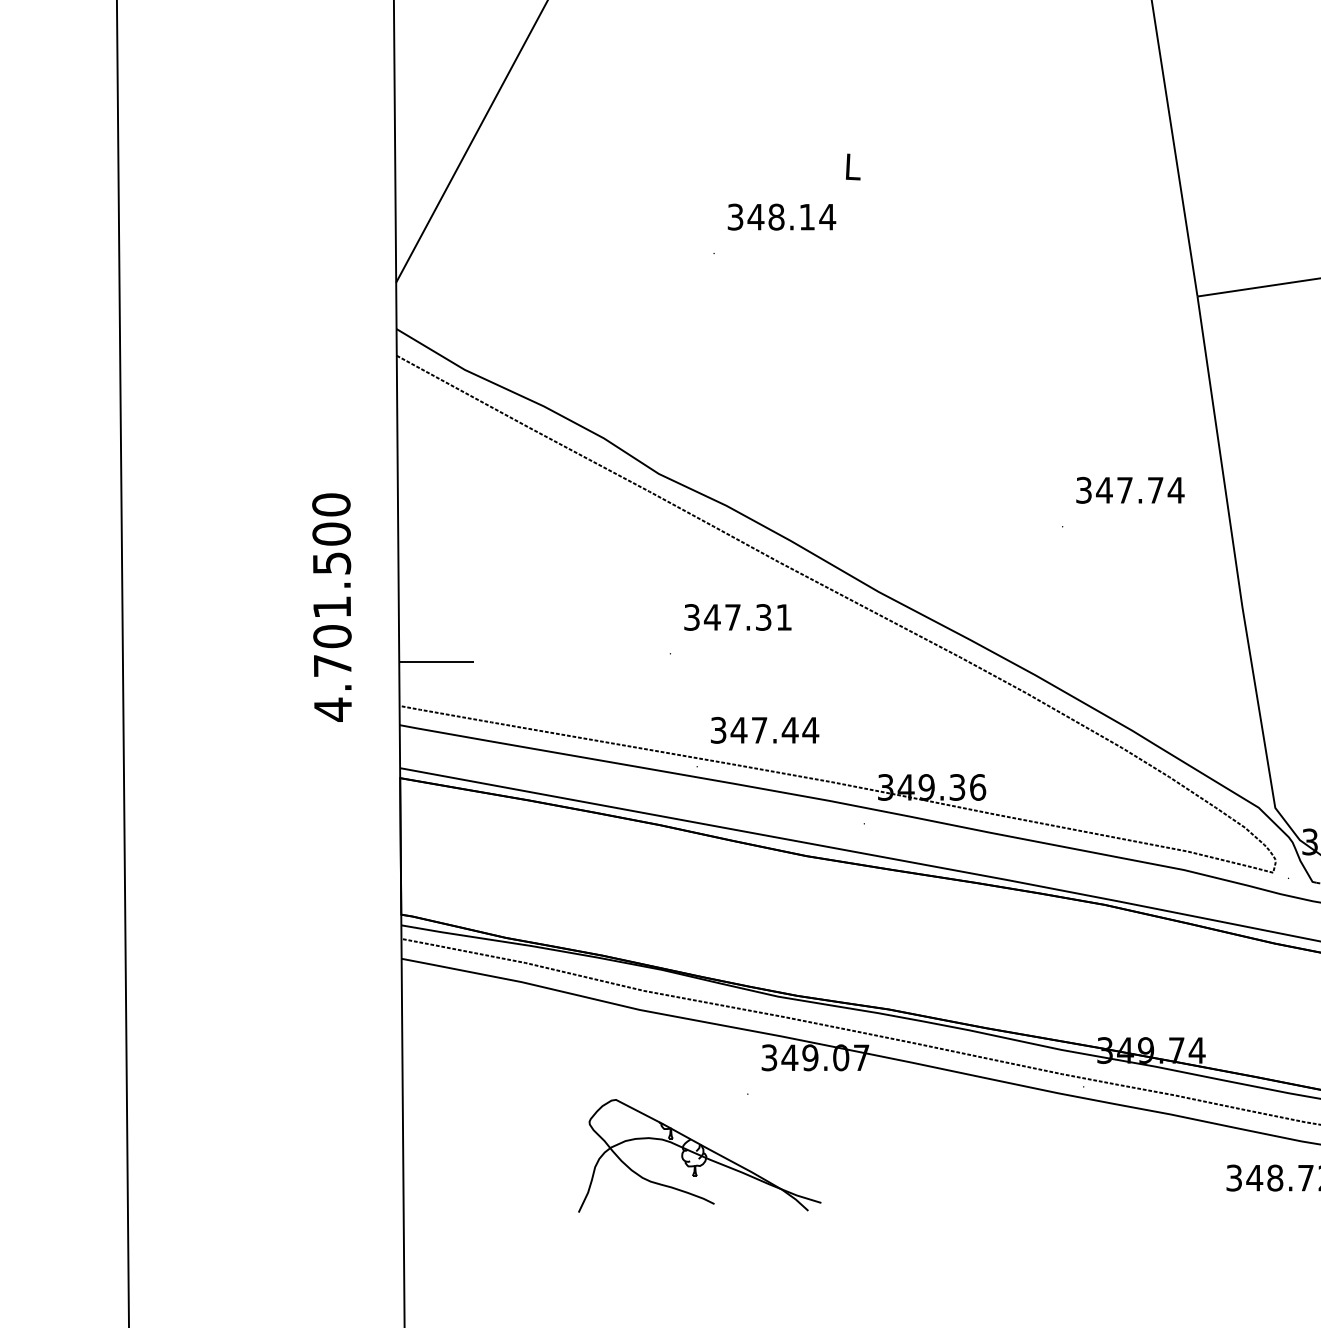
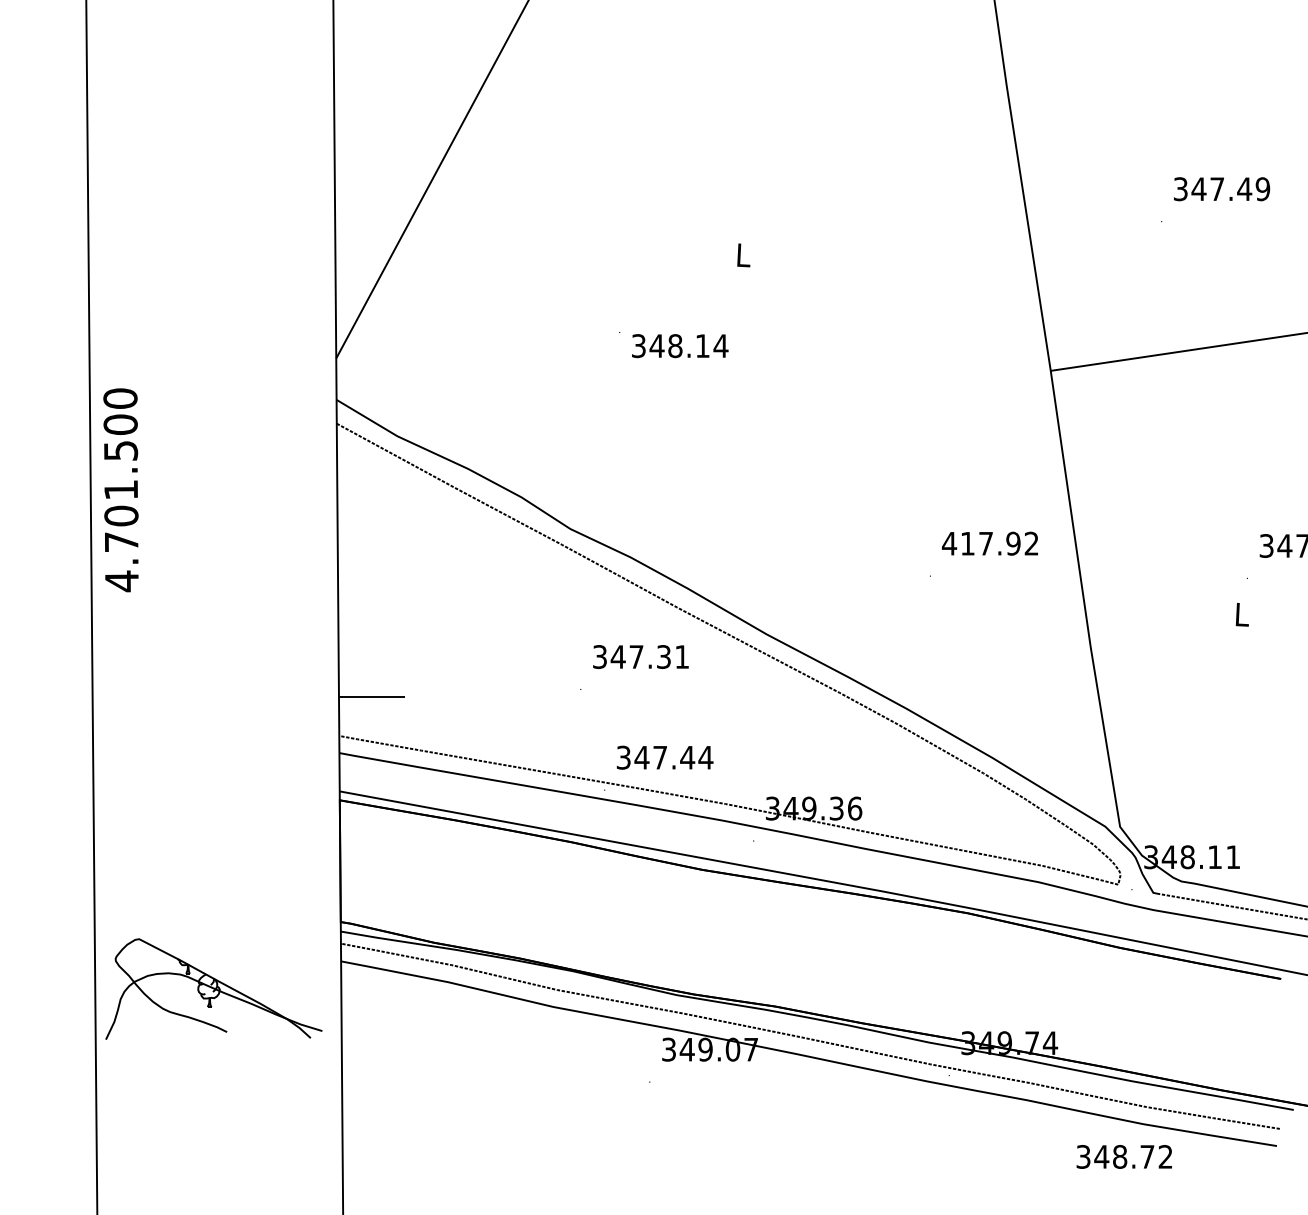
text: (782, 217) -> (680, 346), moved
text: (1129, 490) -> (990, 543), 347.74 -> 417.92
text: (331, 607) -> (120, 490), moved
part: (699, 1155) -> (213, 988), moved

